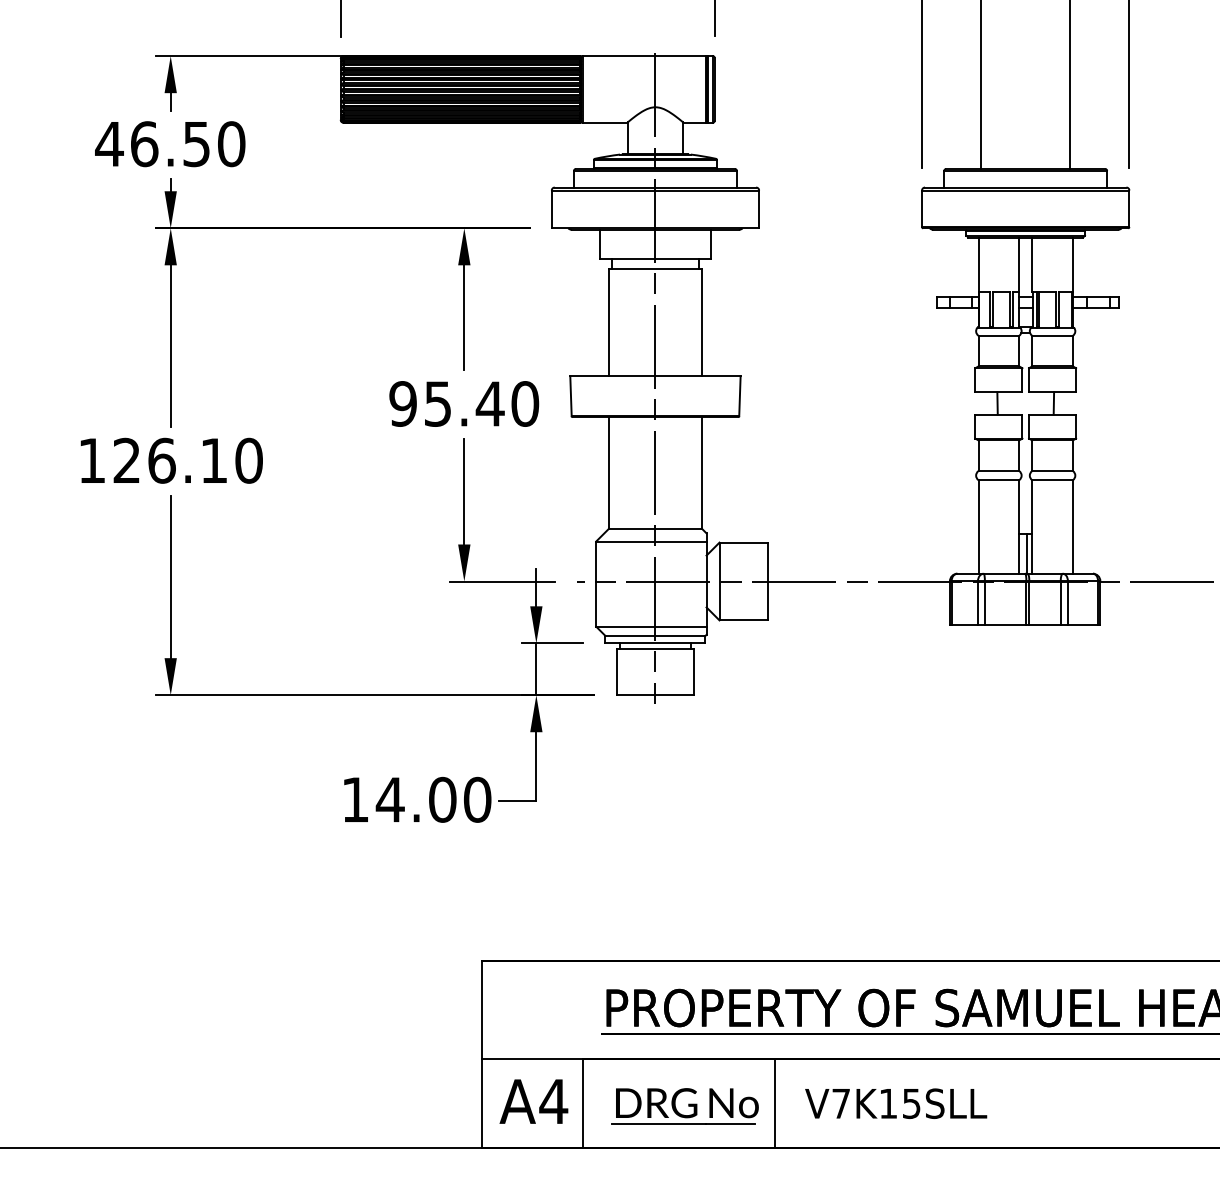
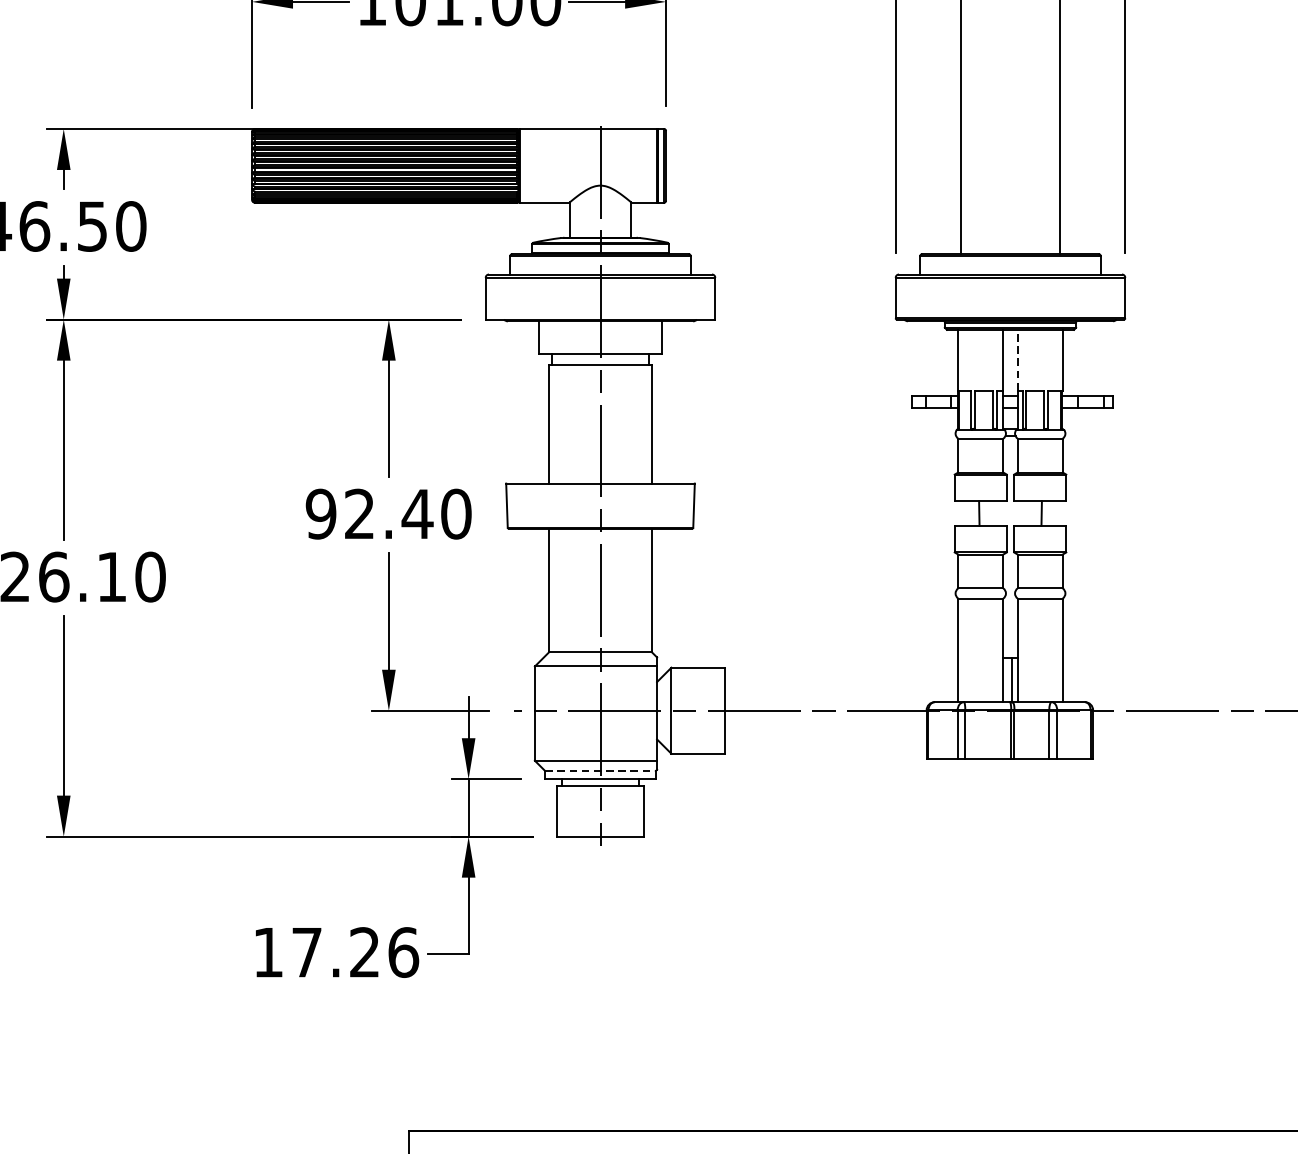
line: (1032, 264) -> (1018, 359), solid -> dashed
text: (437, 403) -> (359, 513), 95.40 -> 92.40
line: (655, 635) -> (600, 770), solid -> dashed
text: (433, 799) -> (354, 952), 14.00 -> 17.26

